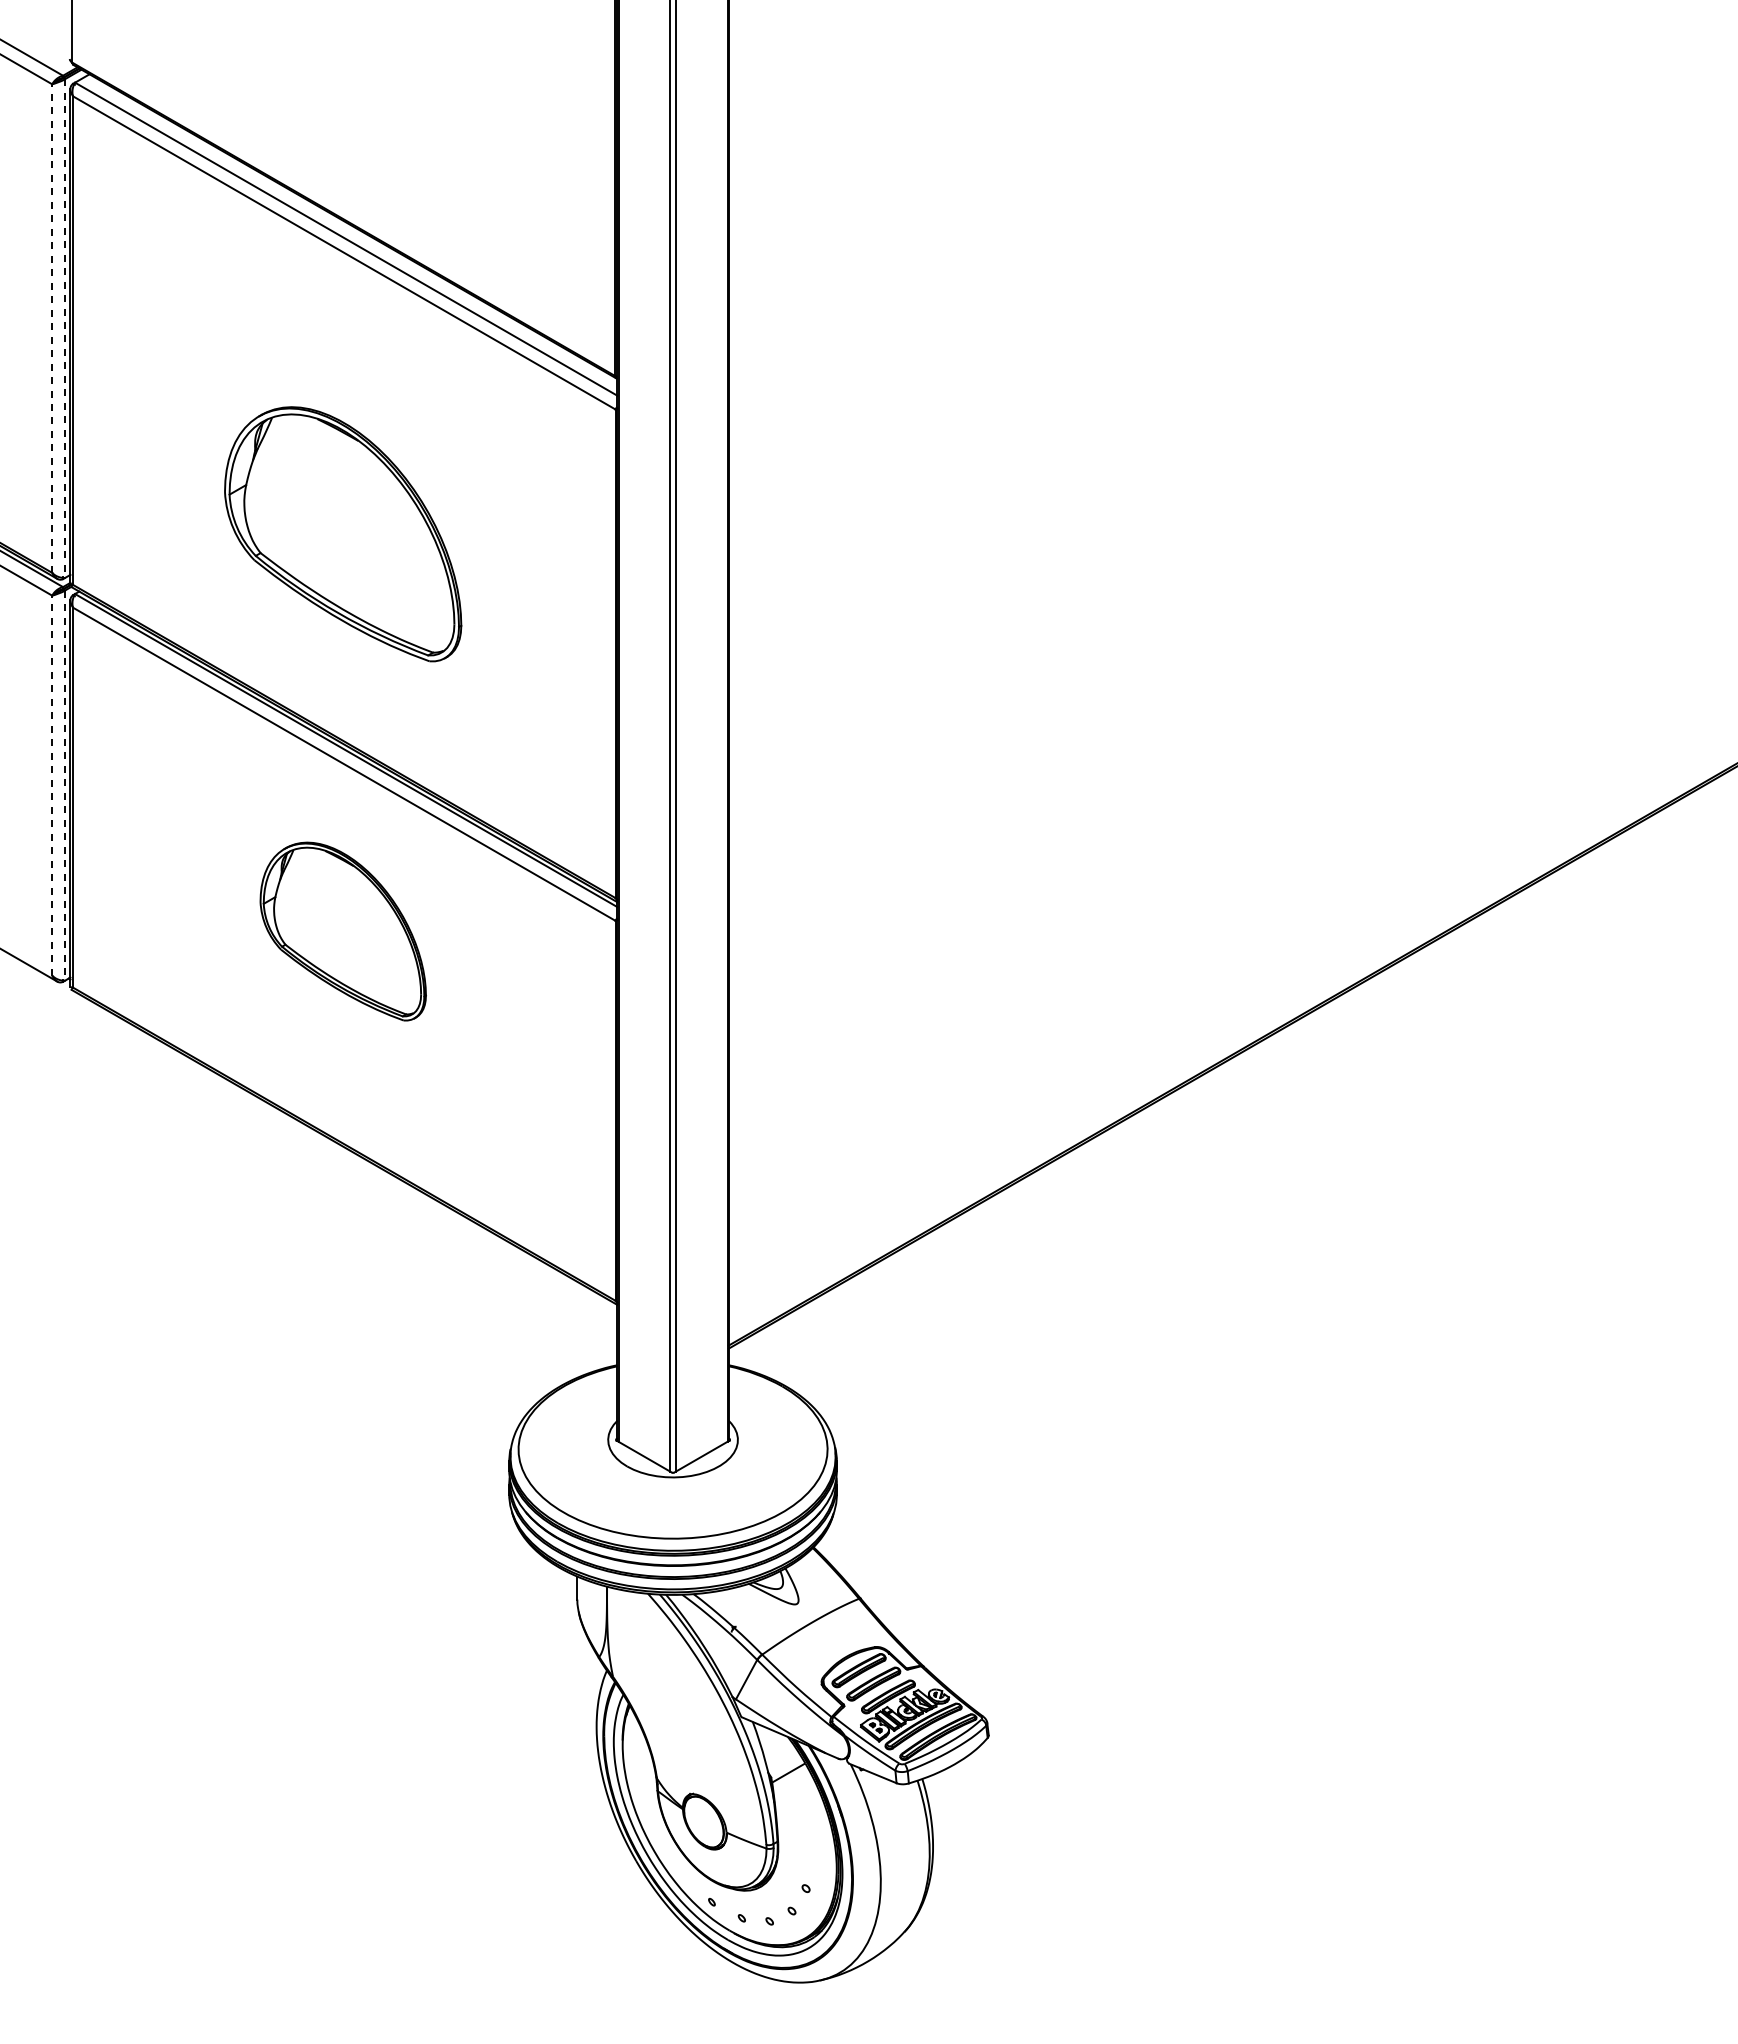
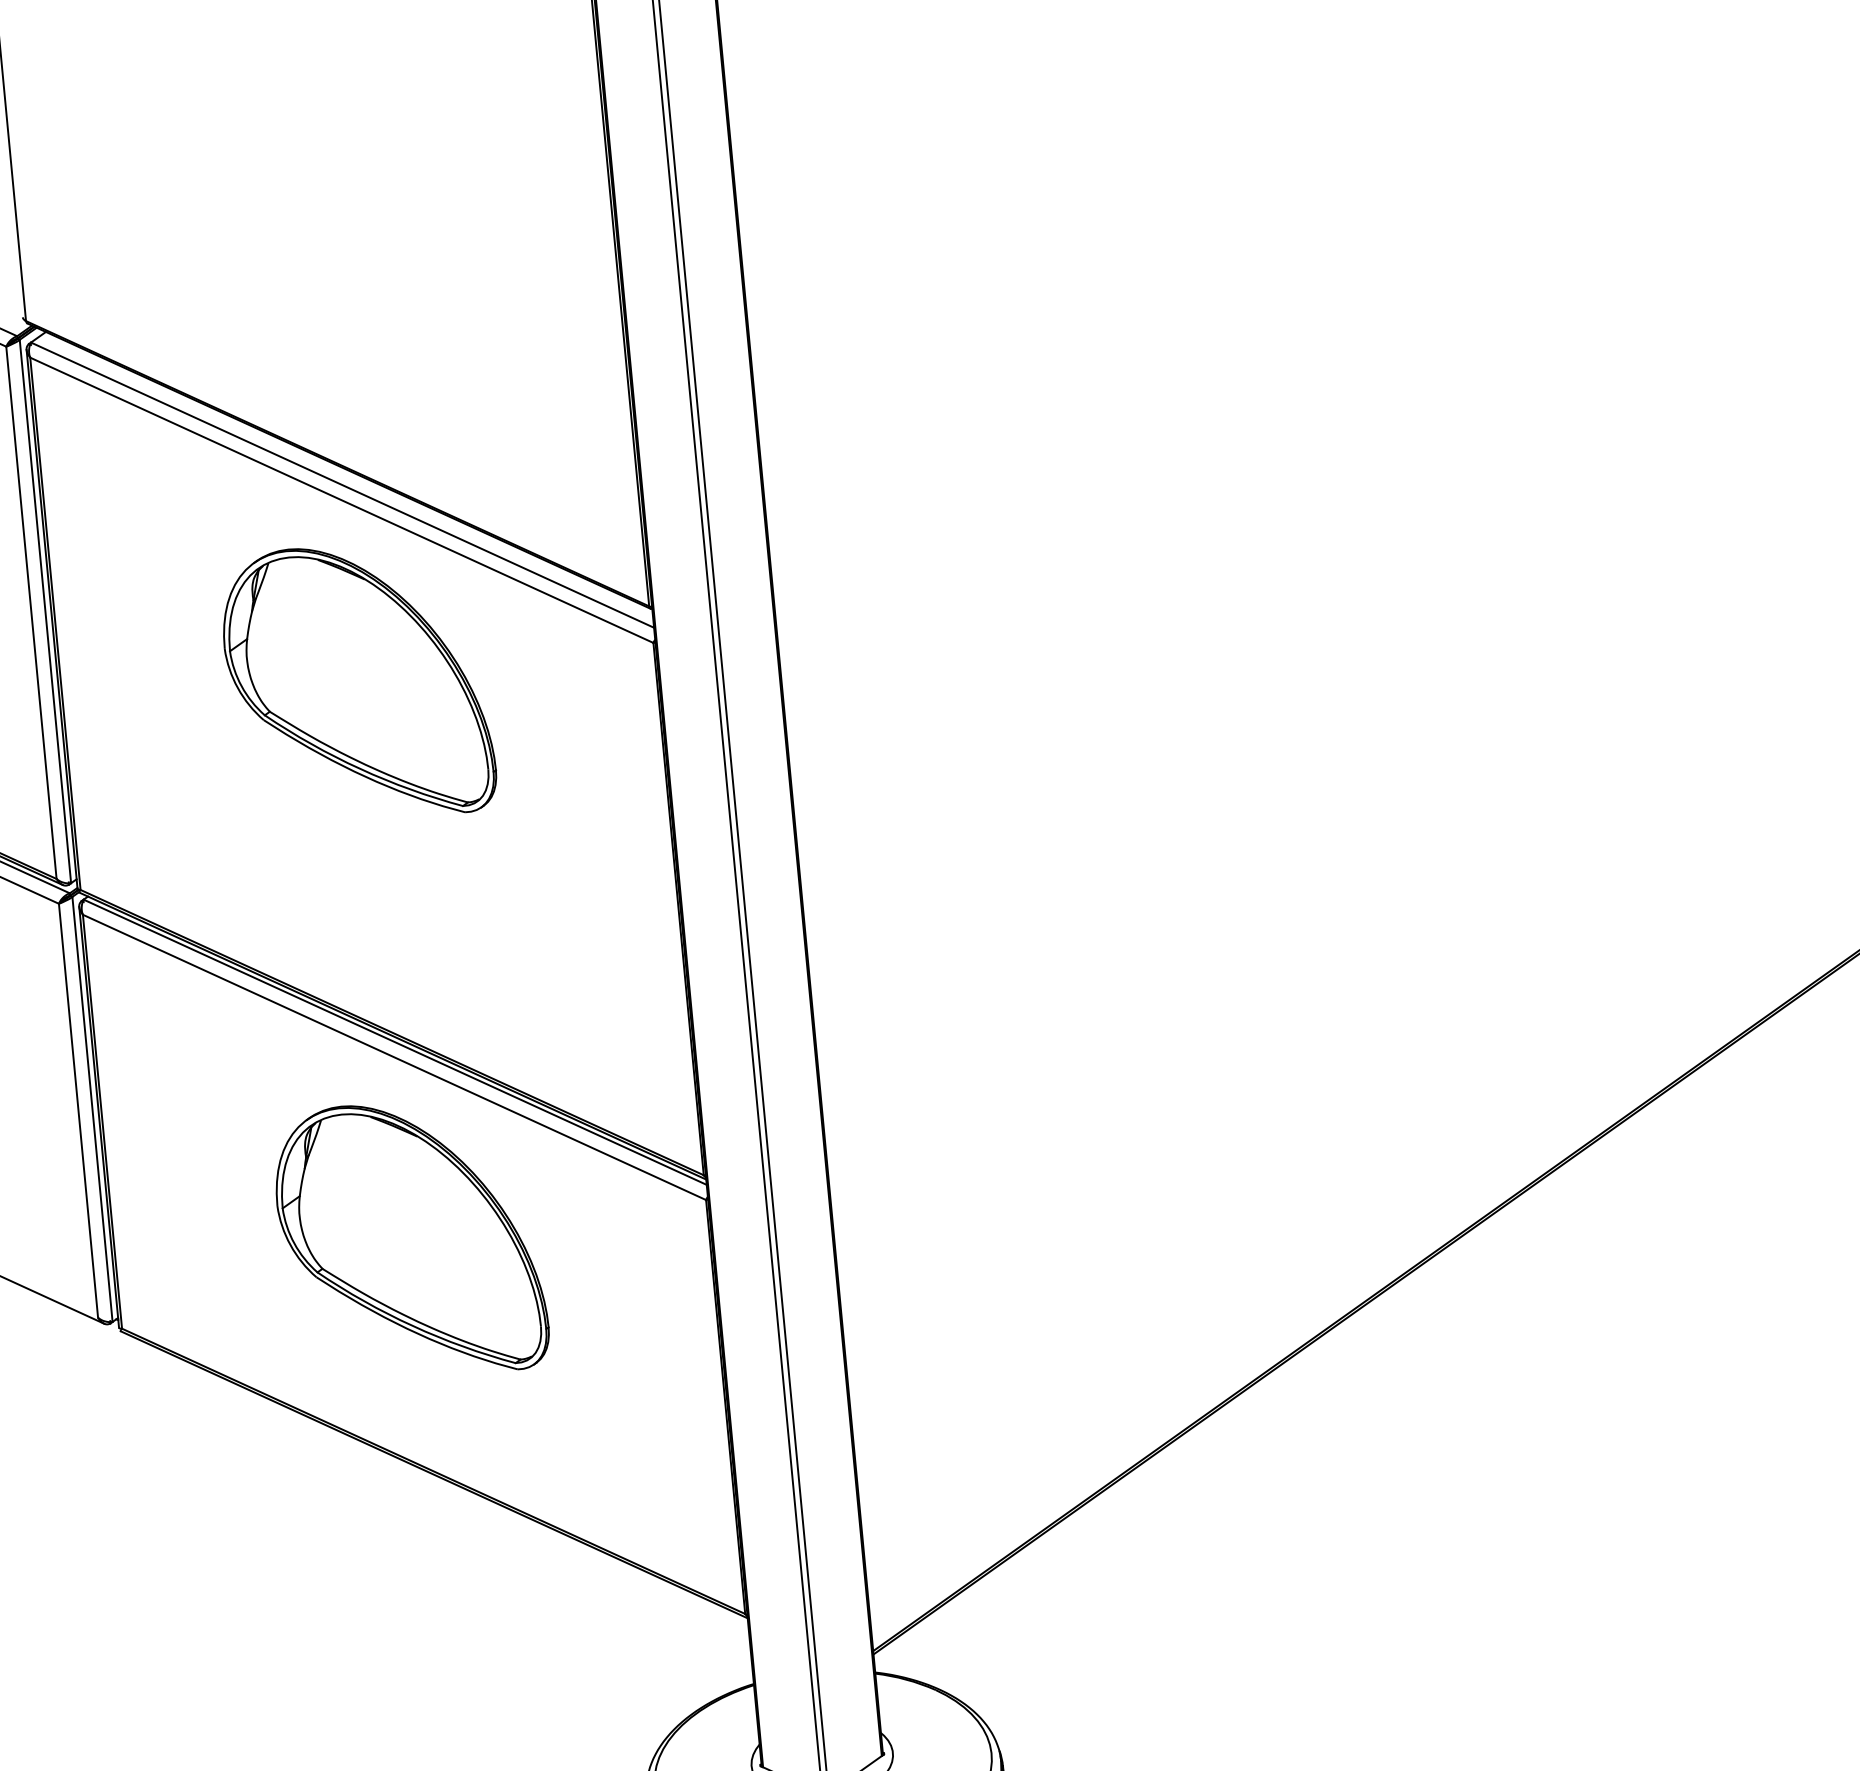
line: (52, 328) -> (31, 612), dashed -> solid
line: (65, 329) -> (45, 612), dashed -> solid
part: (343, 534) -> (358, 682), moved
line: (52, 785) -> (78, 1110), dashed -> solid
line: (65, 786) -> (93, 1110), dashed -> solid
part: (343, 931) -> (410, 1239), size x1.43

